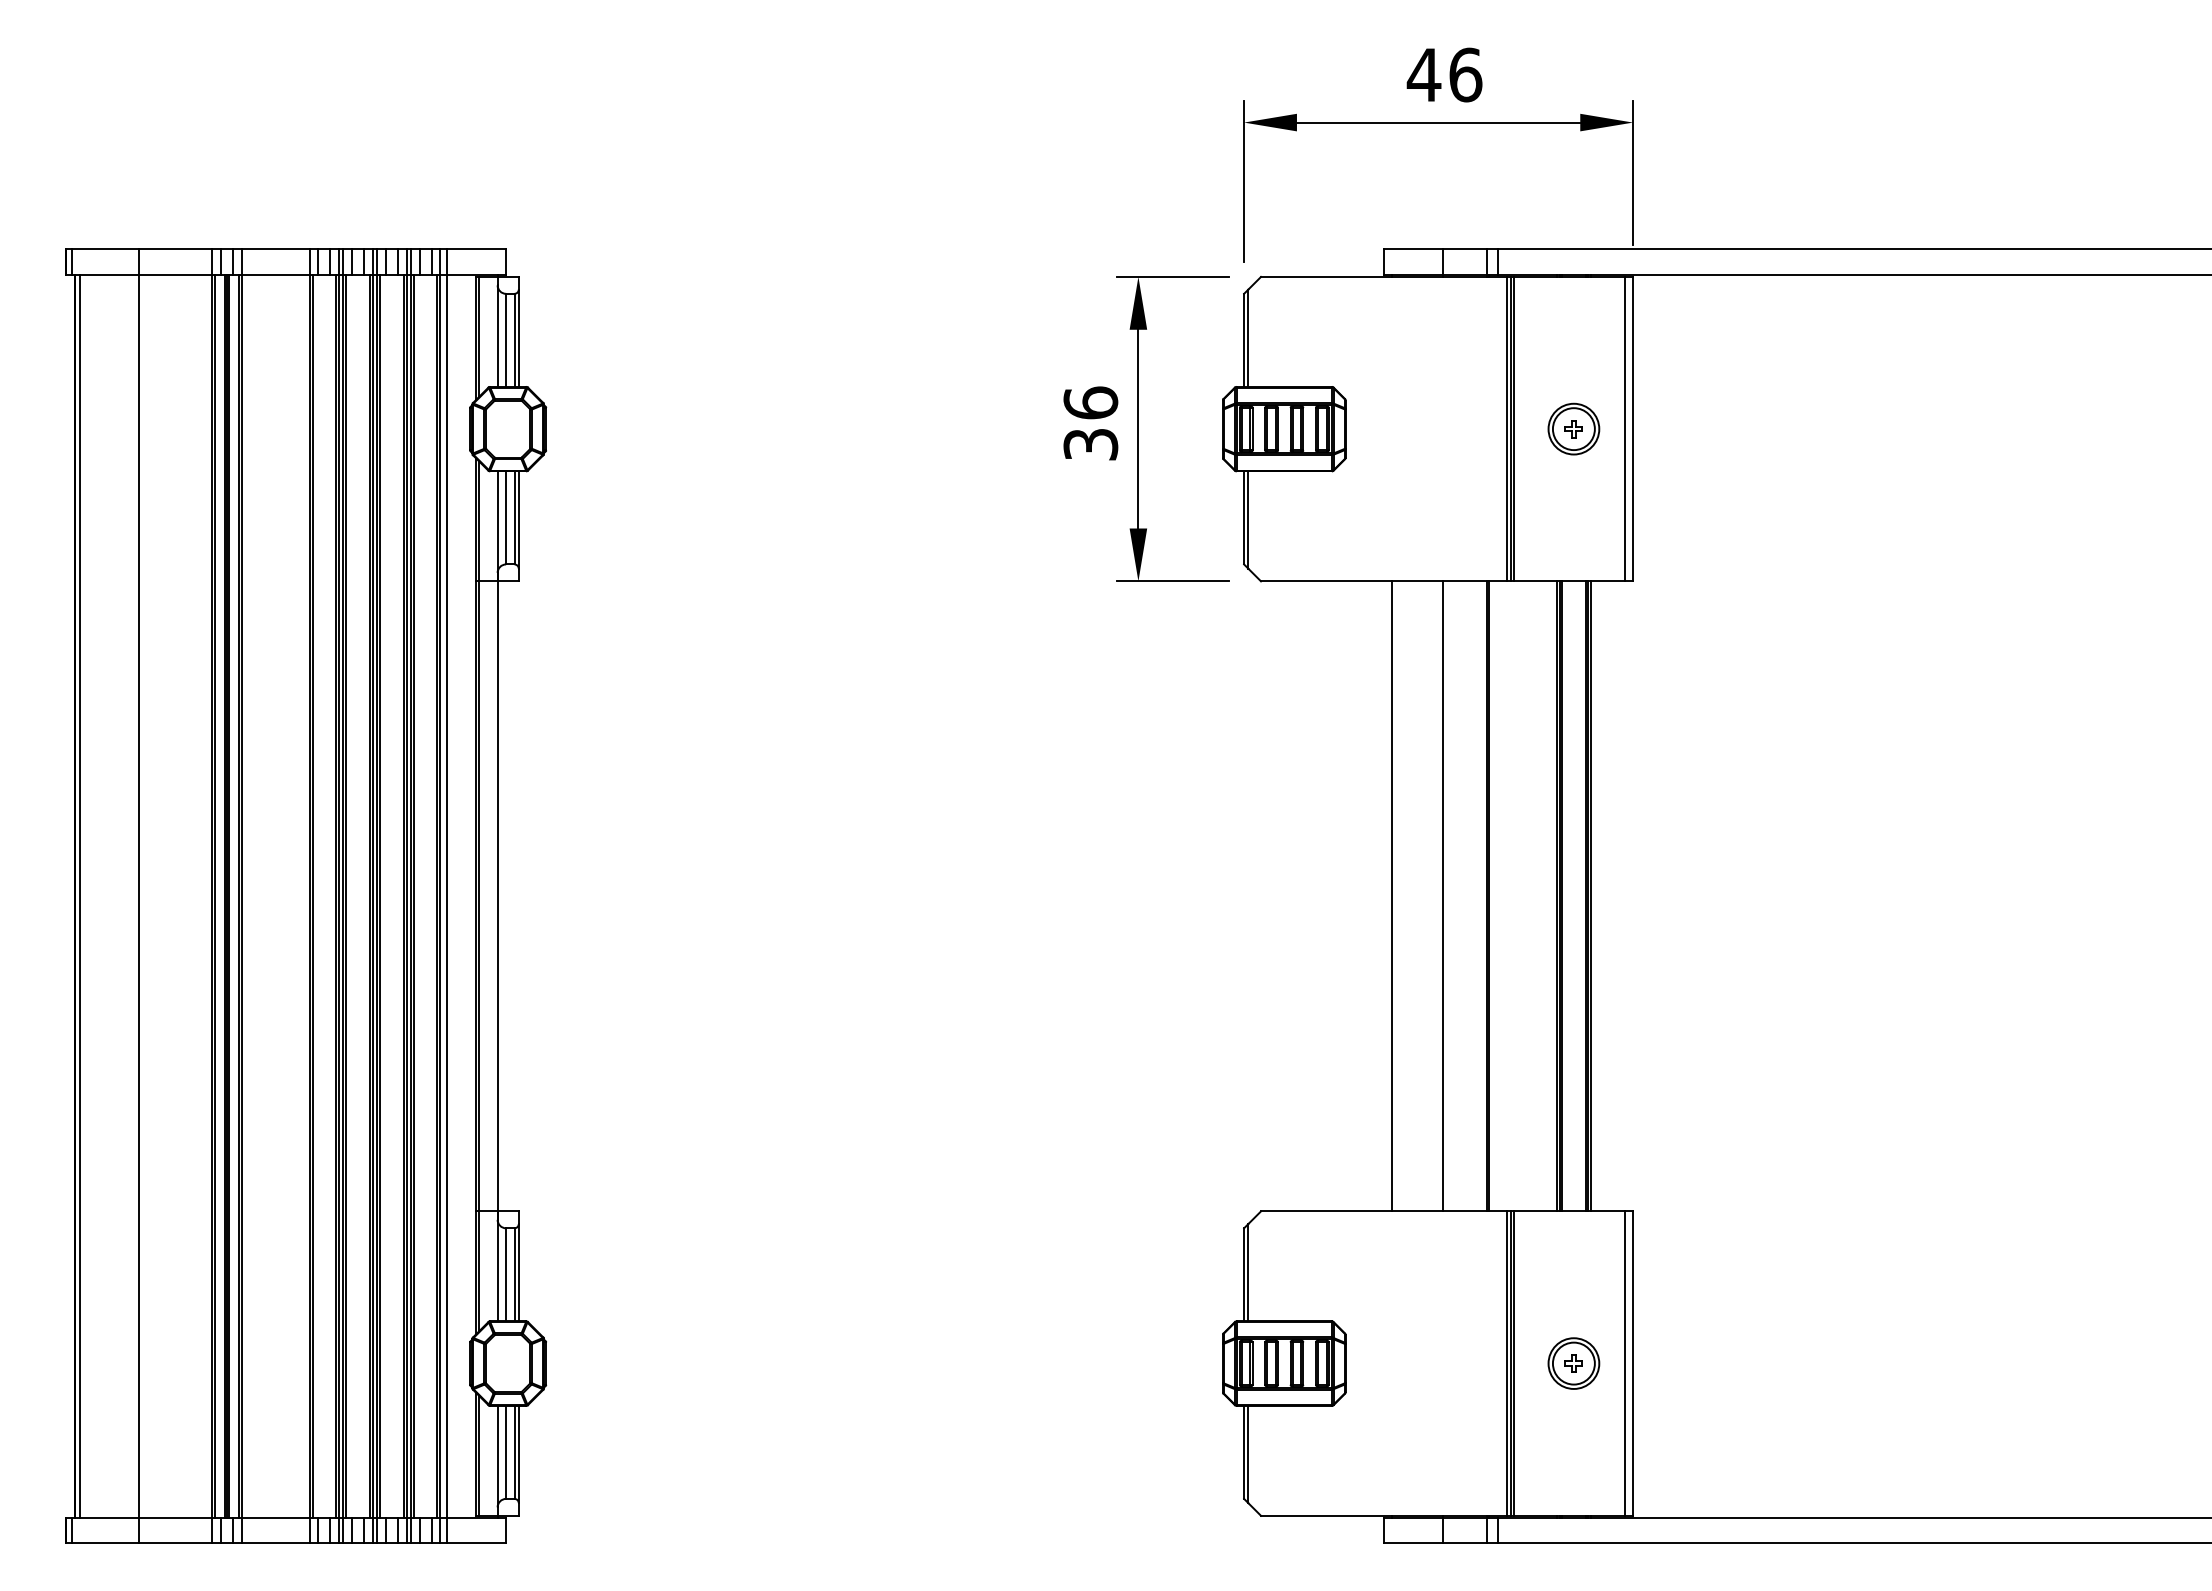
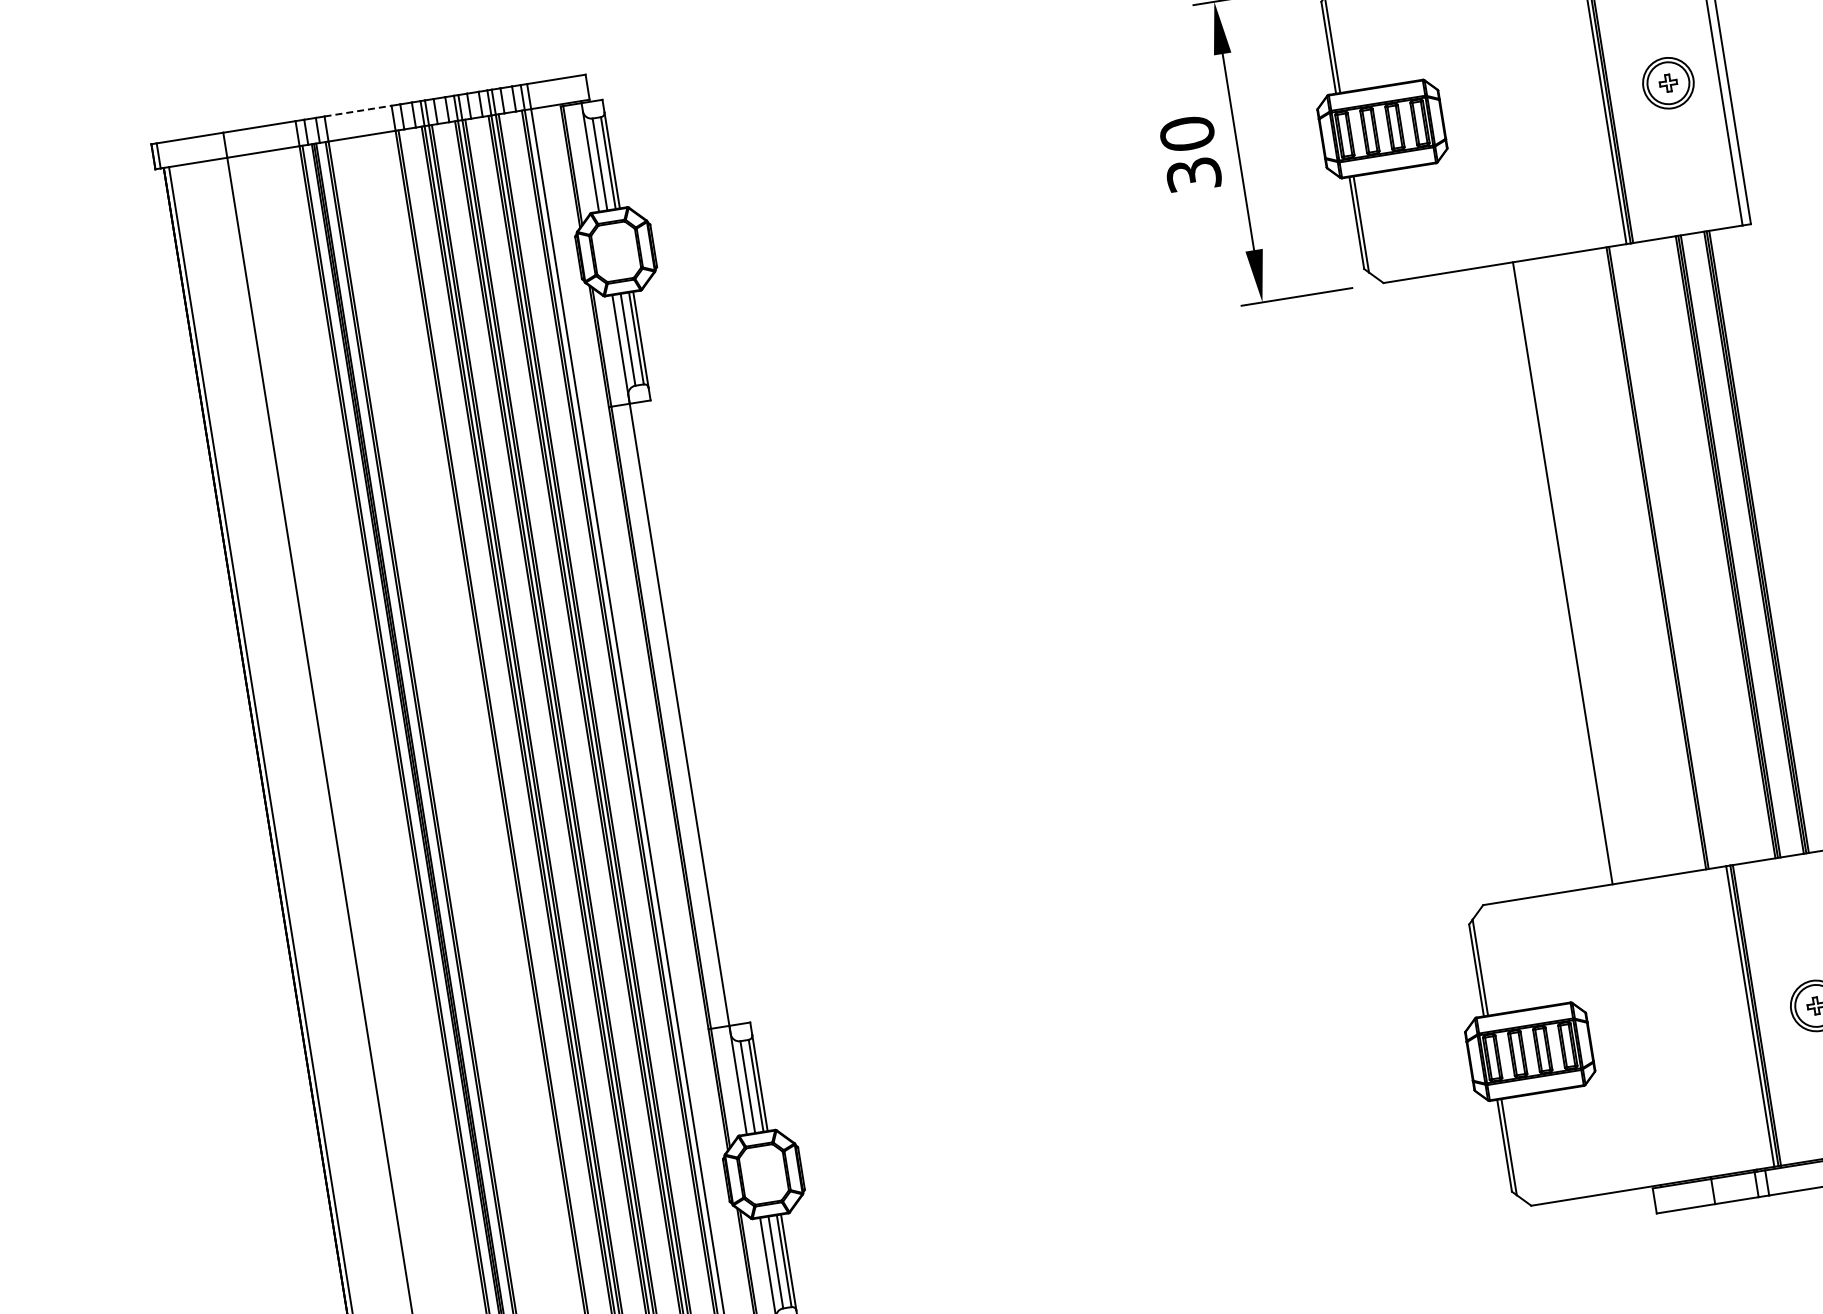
line: (275, 249) -> (357, 111), solid -> dashed
text: (1090, 402) -> (1186, 133), 36 -> 30
line: (1442, 896) -> (1612, 565), removed

